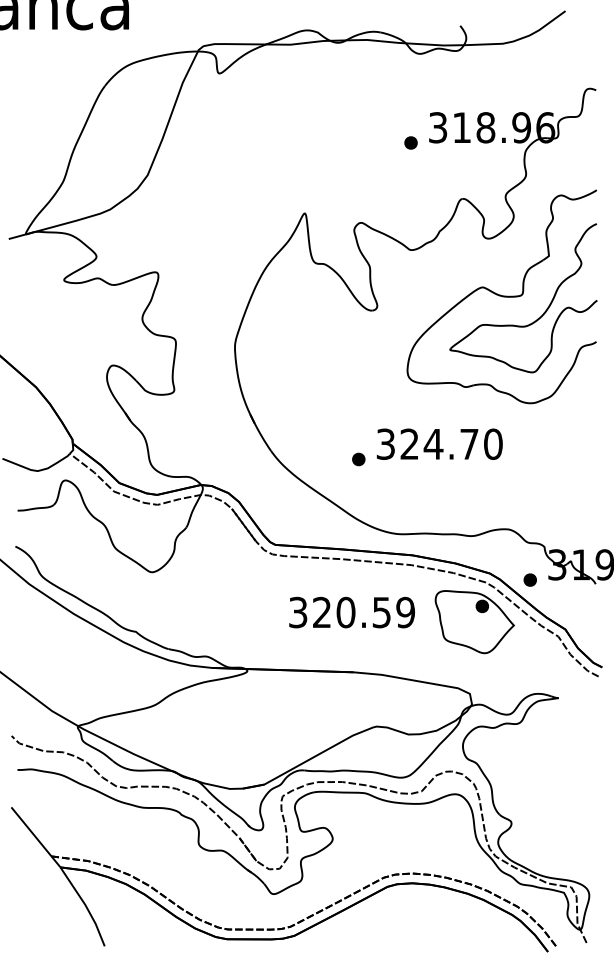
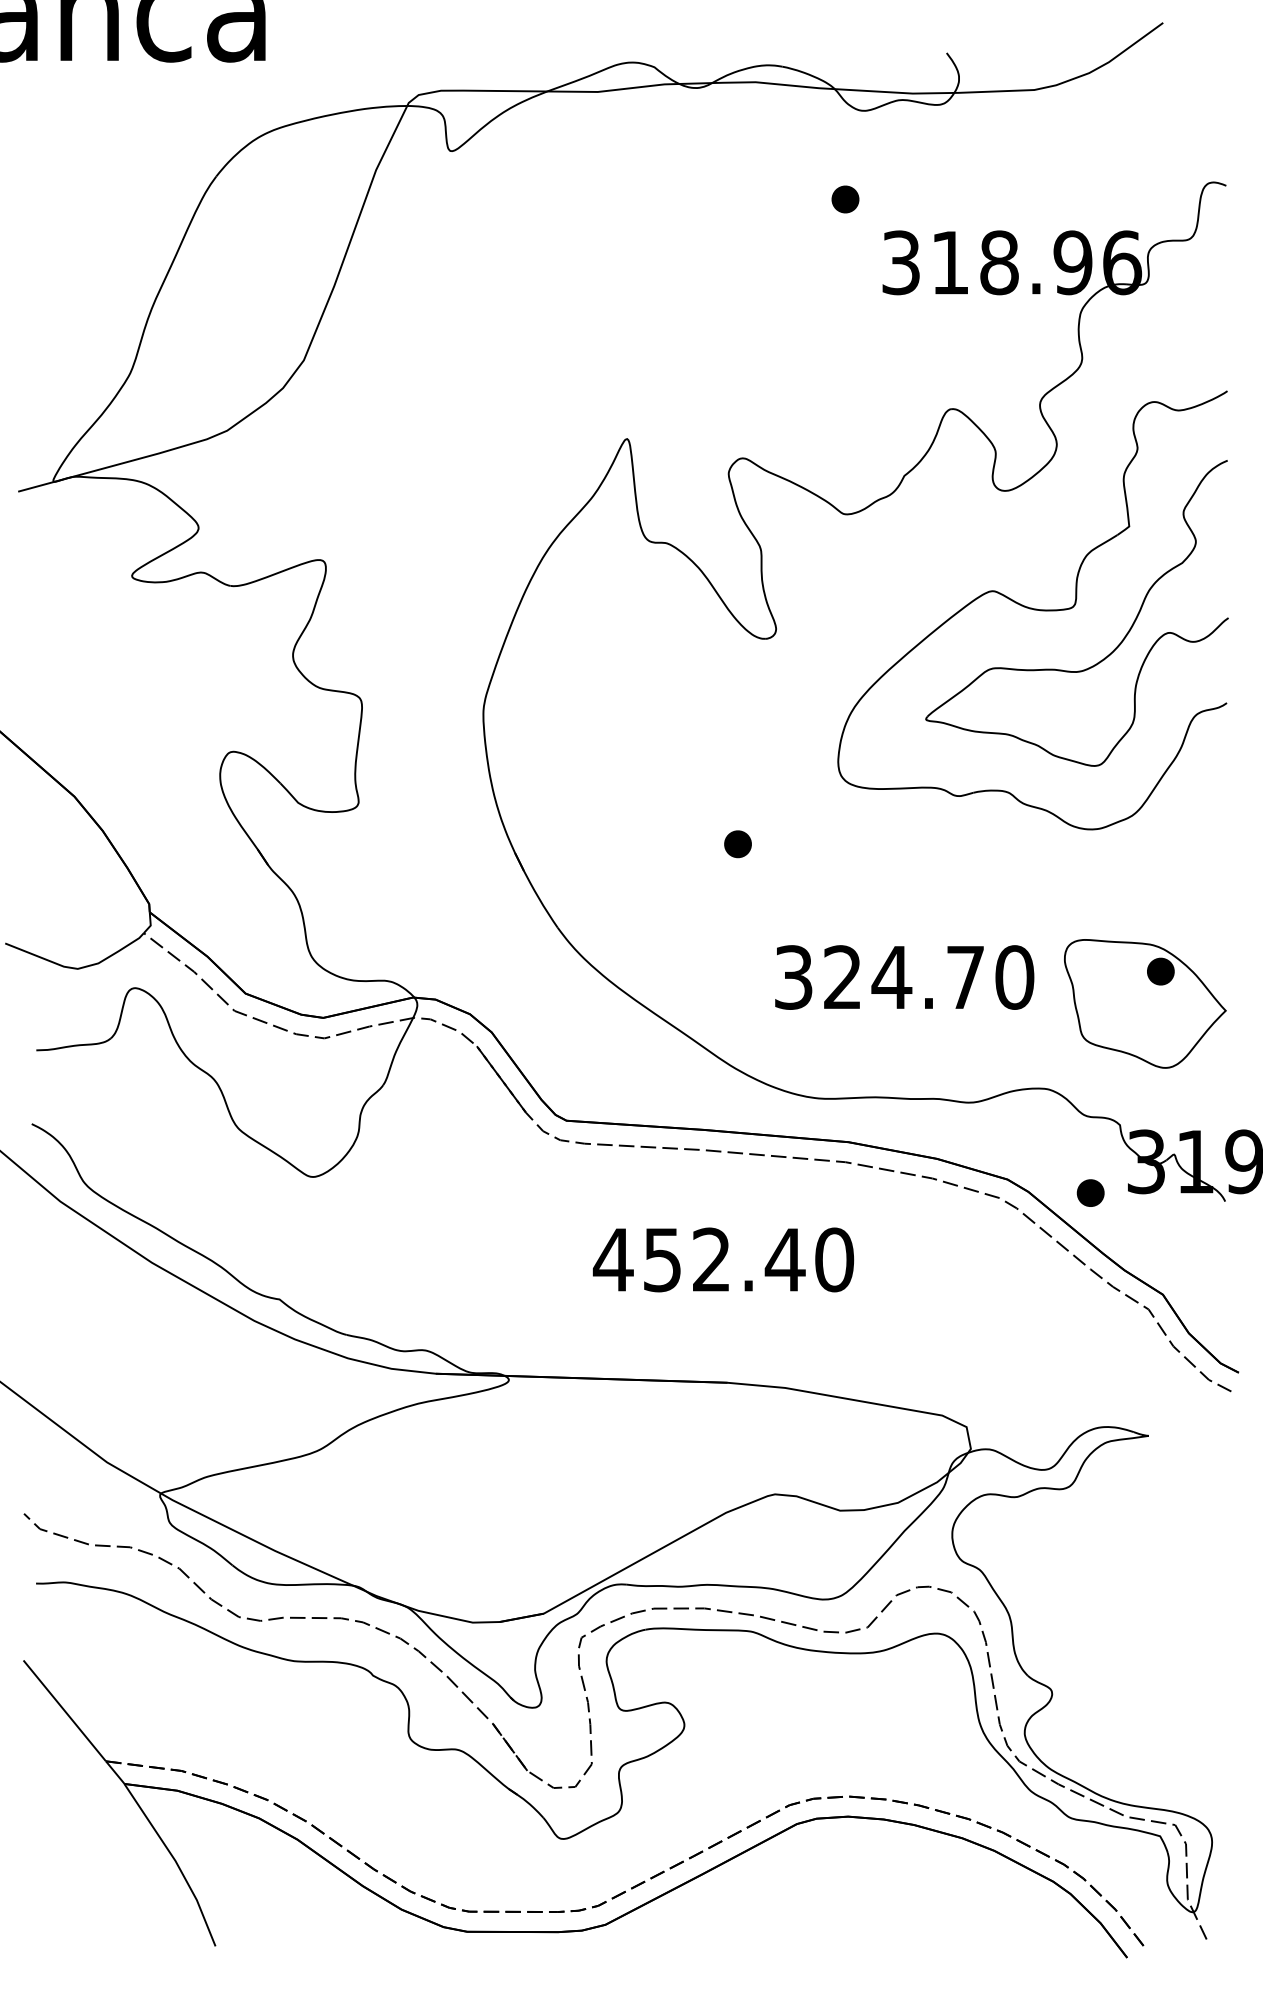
part: (410, 142) -> (844, 198), moved
text: (439, 443) -> (904, 975), moved
part: (358, 459) -> (737, 844), moved
text: (351, 612) -> (723, 1259), 320.59 -> 452.40
part: (474, 622) -> (1144, 1004), moved

